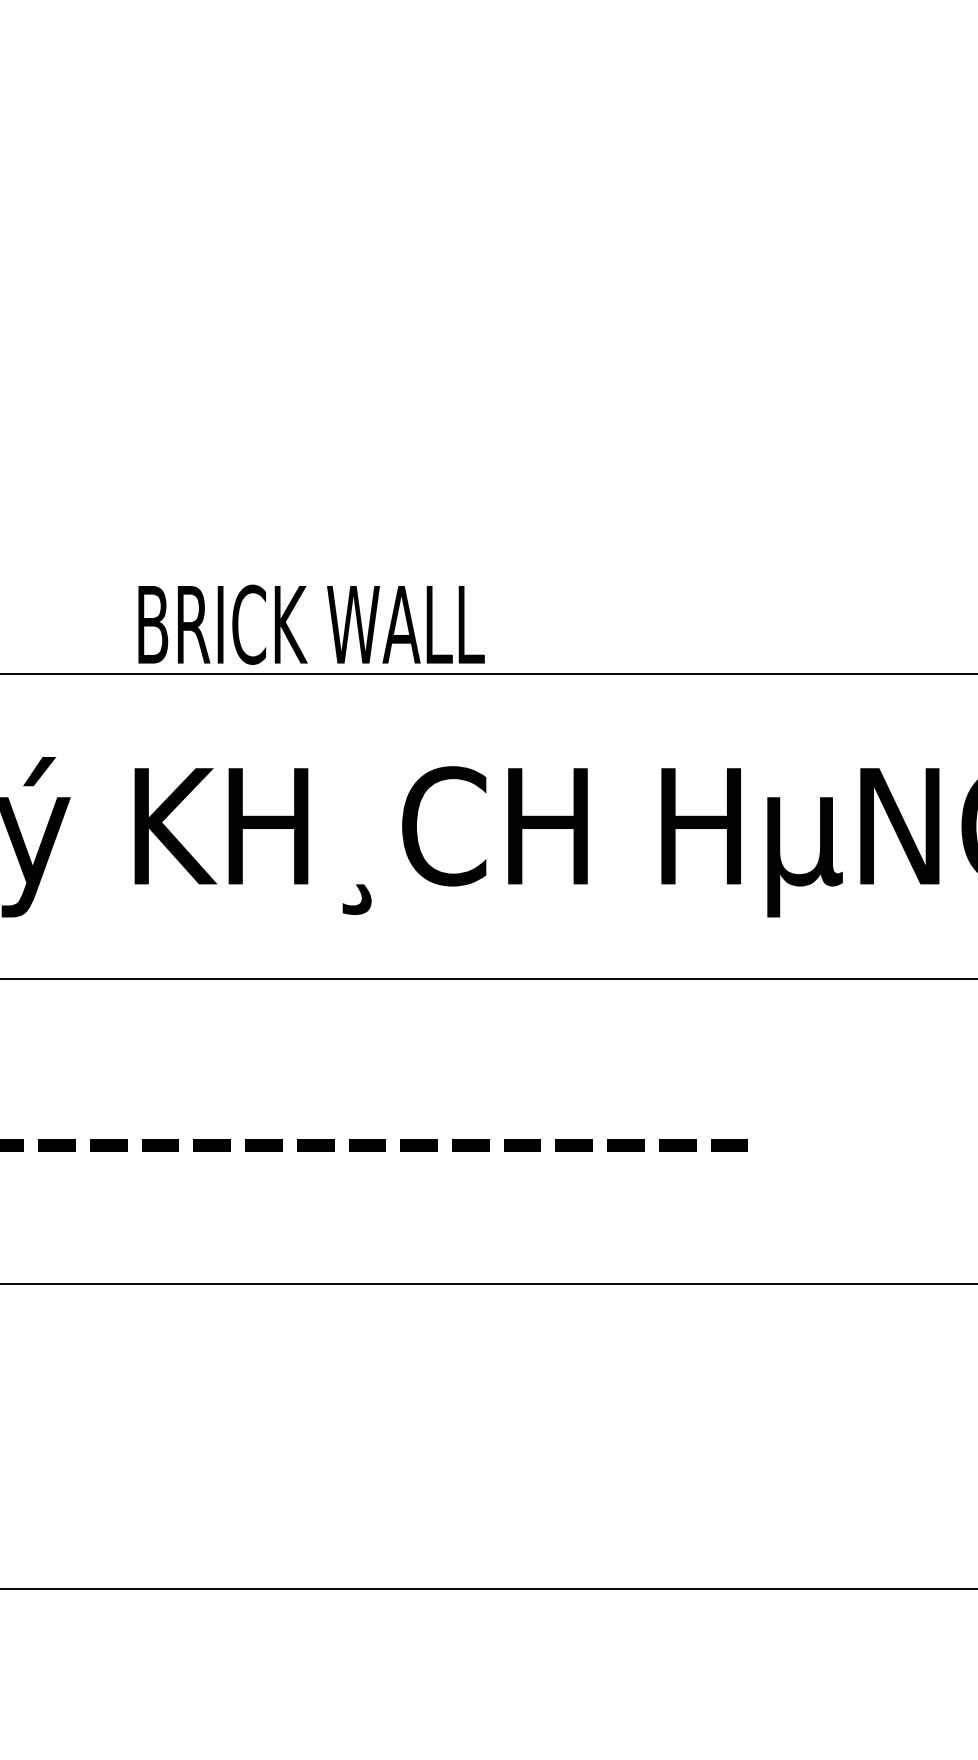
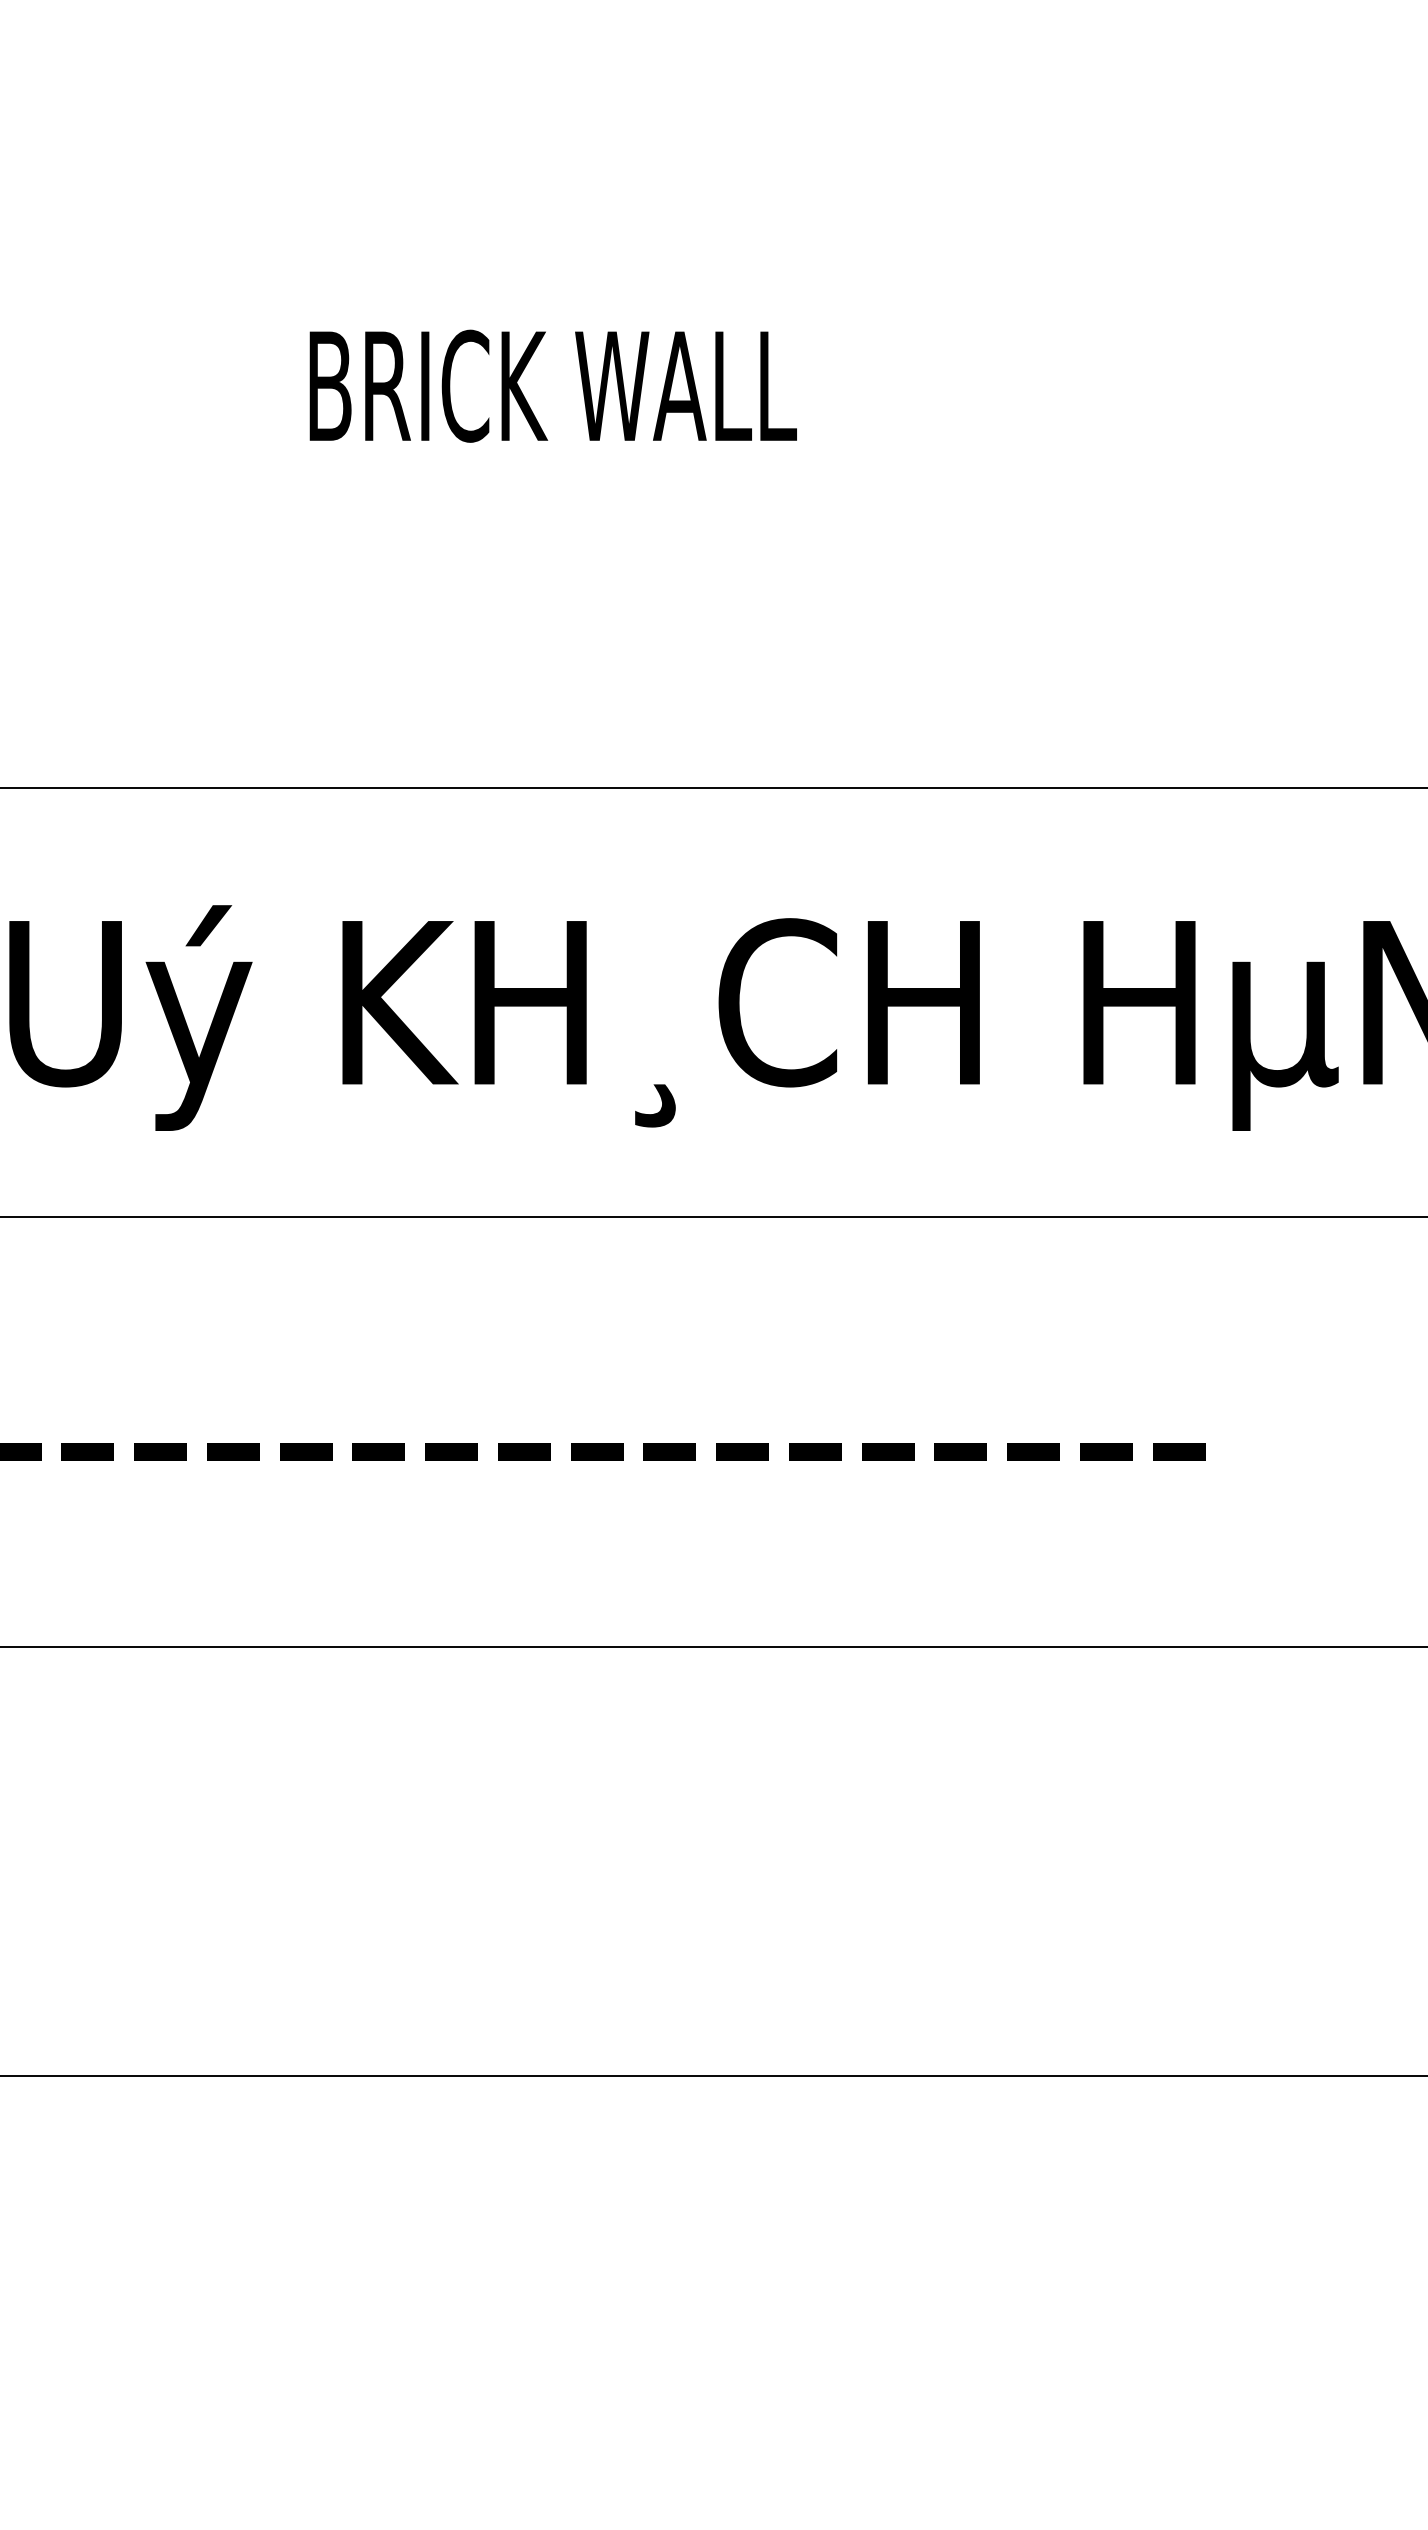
text: (311, 624) -> (552, 385), moved

